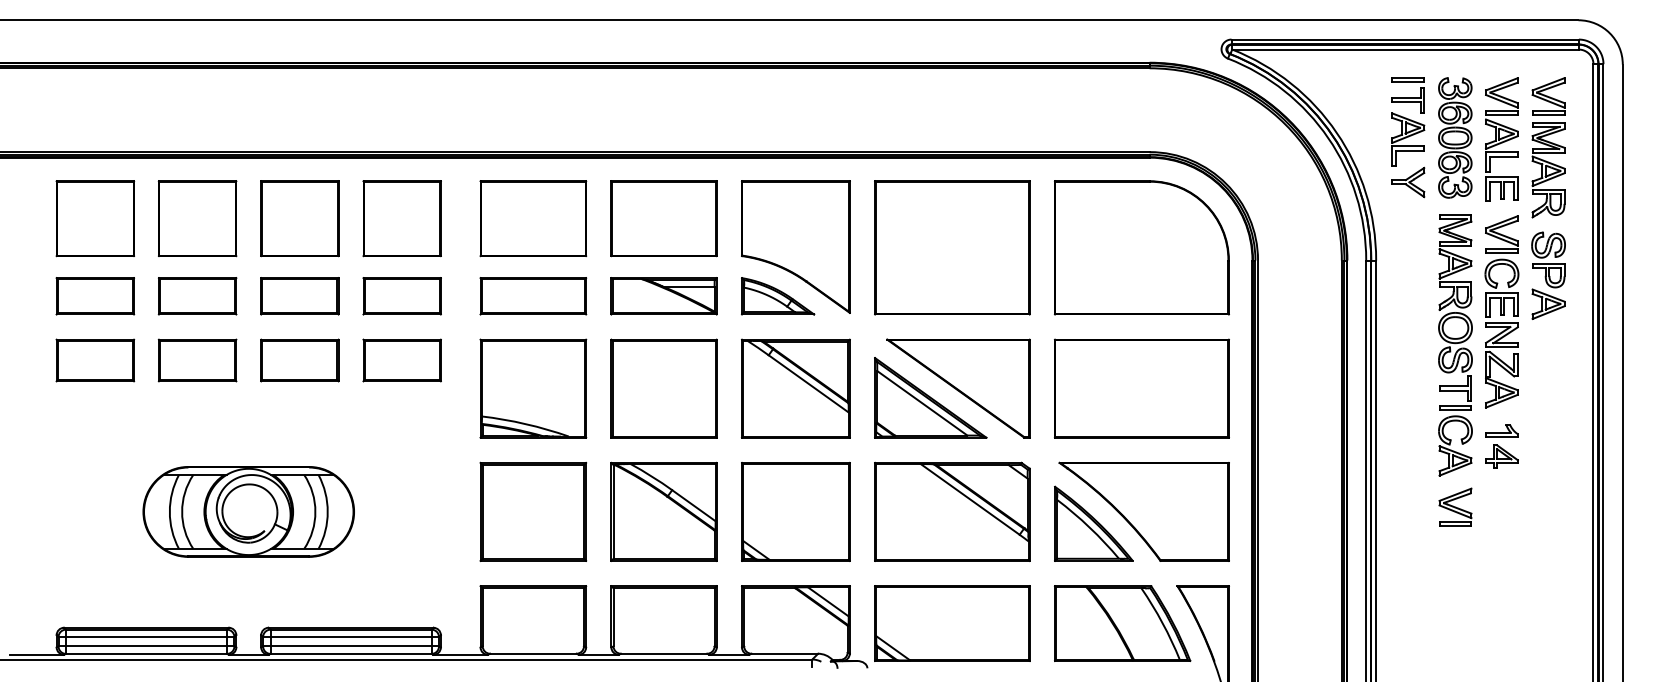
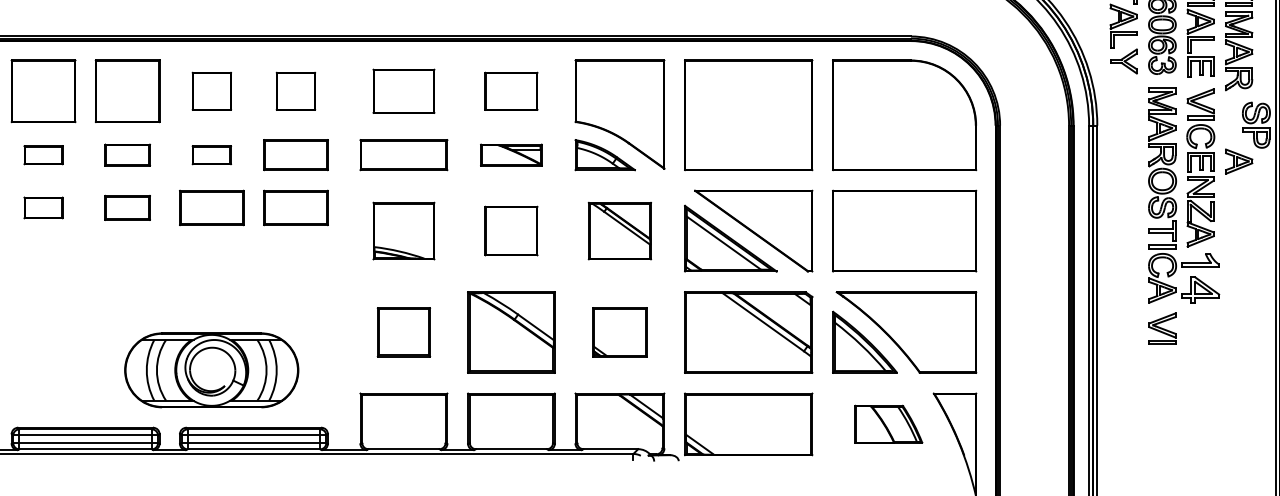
part: (299, 218) -> (211, 91), size x0.6
part: (401, 218) -> (295, 91), size x0.6
part: (533, 218) -> (404, 91), size x0.7
part: (663, 218) -> (510, 91), size x0.6
part: (1548, 259) -> (1256, 124), moved
part: (95, 296) -> (43, 155), size x0.6
part: (197, 296) -> (127, 155), size x0.7
part: (299, 296) -> (211, 155), size x0.6
part: (663, 296) -> (510, 155), size x0.7
part: (95, 360) -> (43, 207), size x0.6
part: (197, 360) -> (127, 207), size x0.7
part: (533, 388) -> (404, 230), size x0.7
part: (663, 388) -> (510, 230), size x0.6
part: (795, 388) -> (619, 230), size x0.7
part: (1501, 446) -> (1200, 278), size x1.4
part: (248, 511) -> (211, 370), moved
part: (533, 511) -> (404, 332), size x0.6
part: (795, 511) -> (619, 332), size x0.6
part: (1122, 623) -> (888, 424), size x0.6

